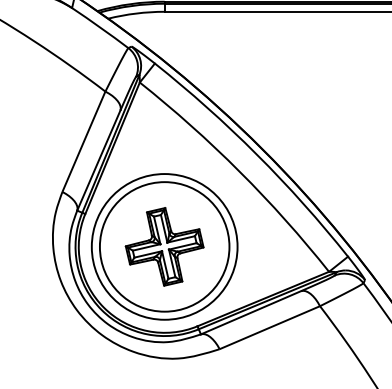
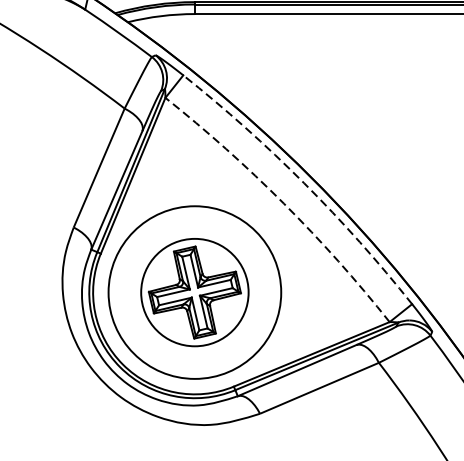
arc: (256, 154) -> (303, 183), solid -> dashed
arc: (239, 171) -> (283, 203), solid -> dashed
circle: (164, 246) -> (194, 292), size x0.7

